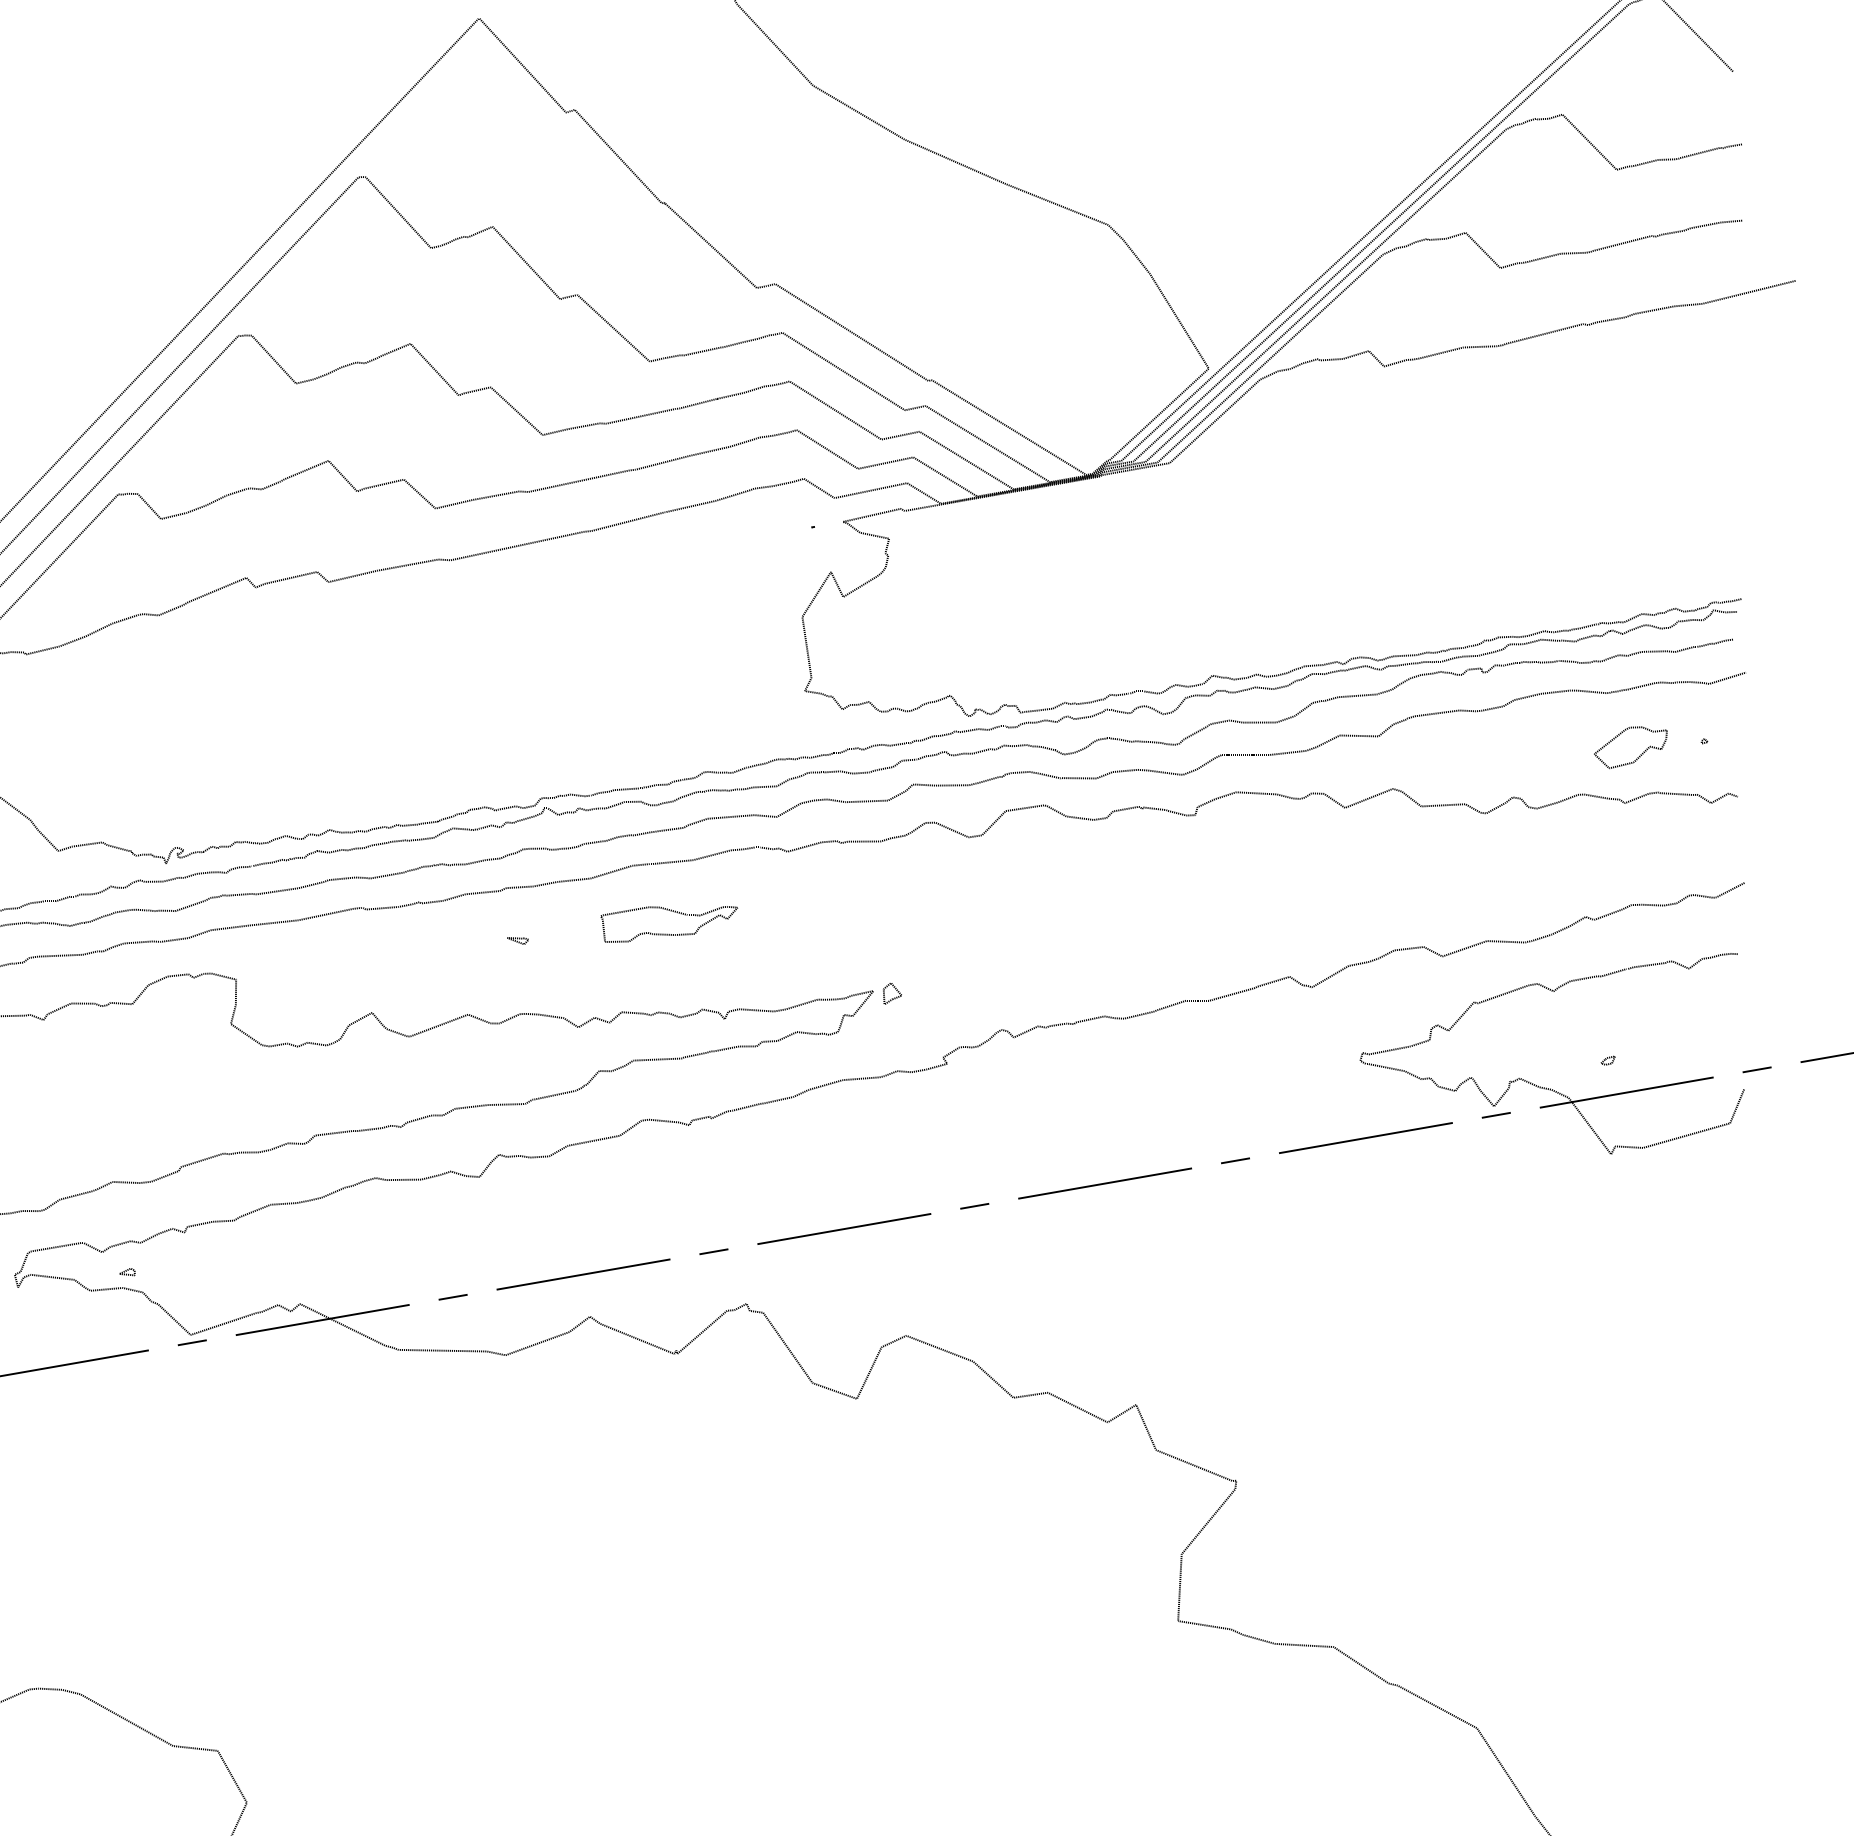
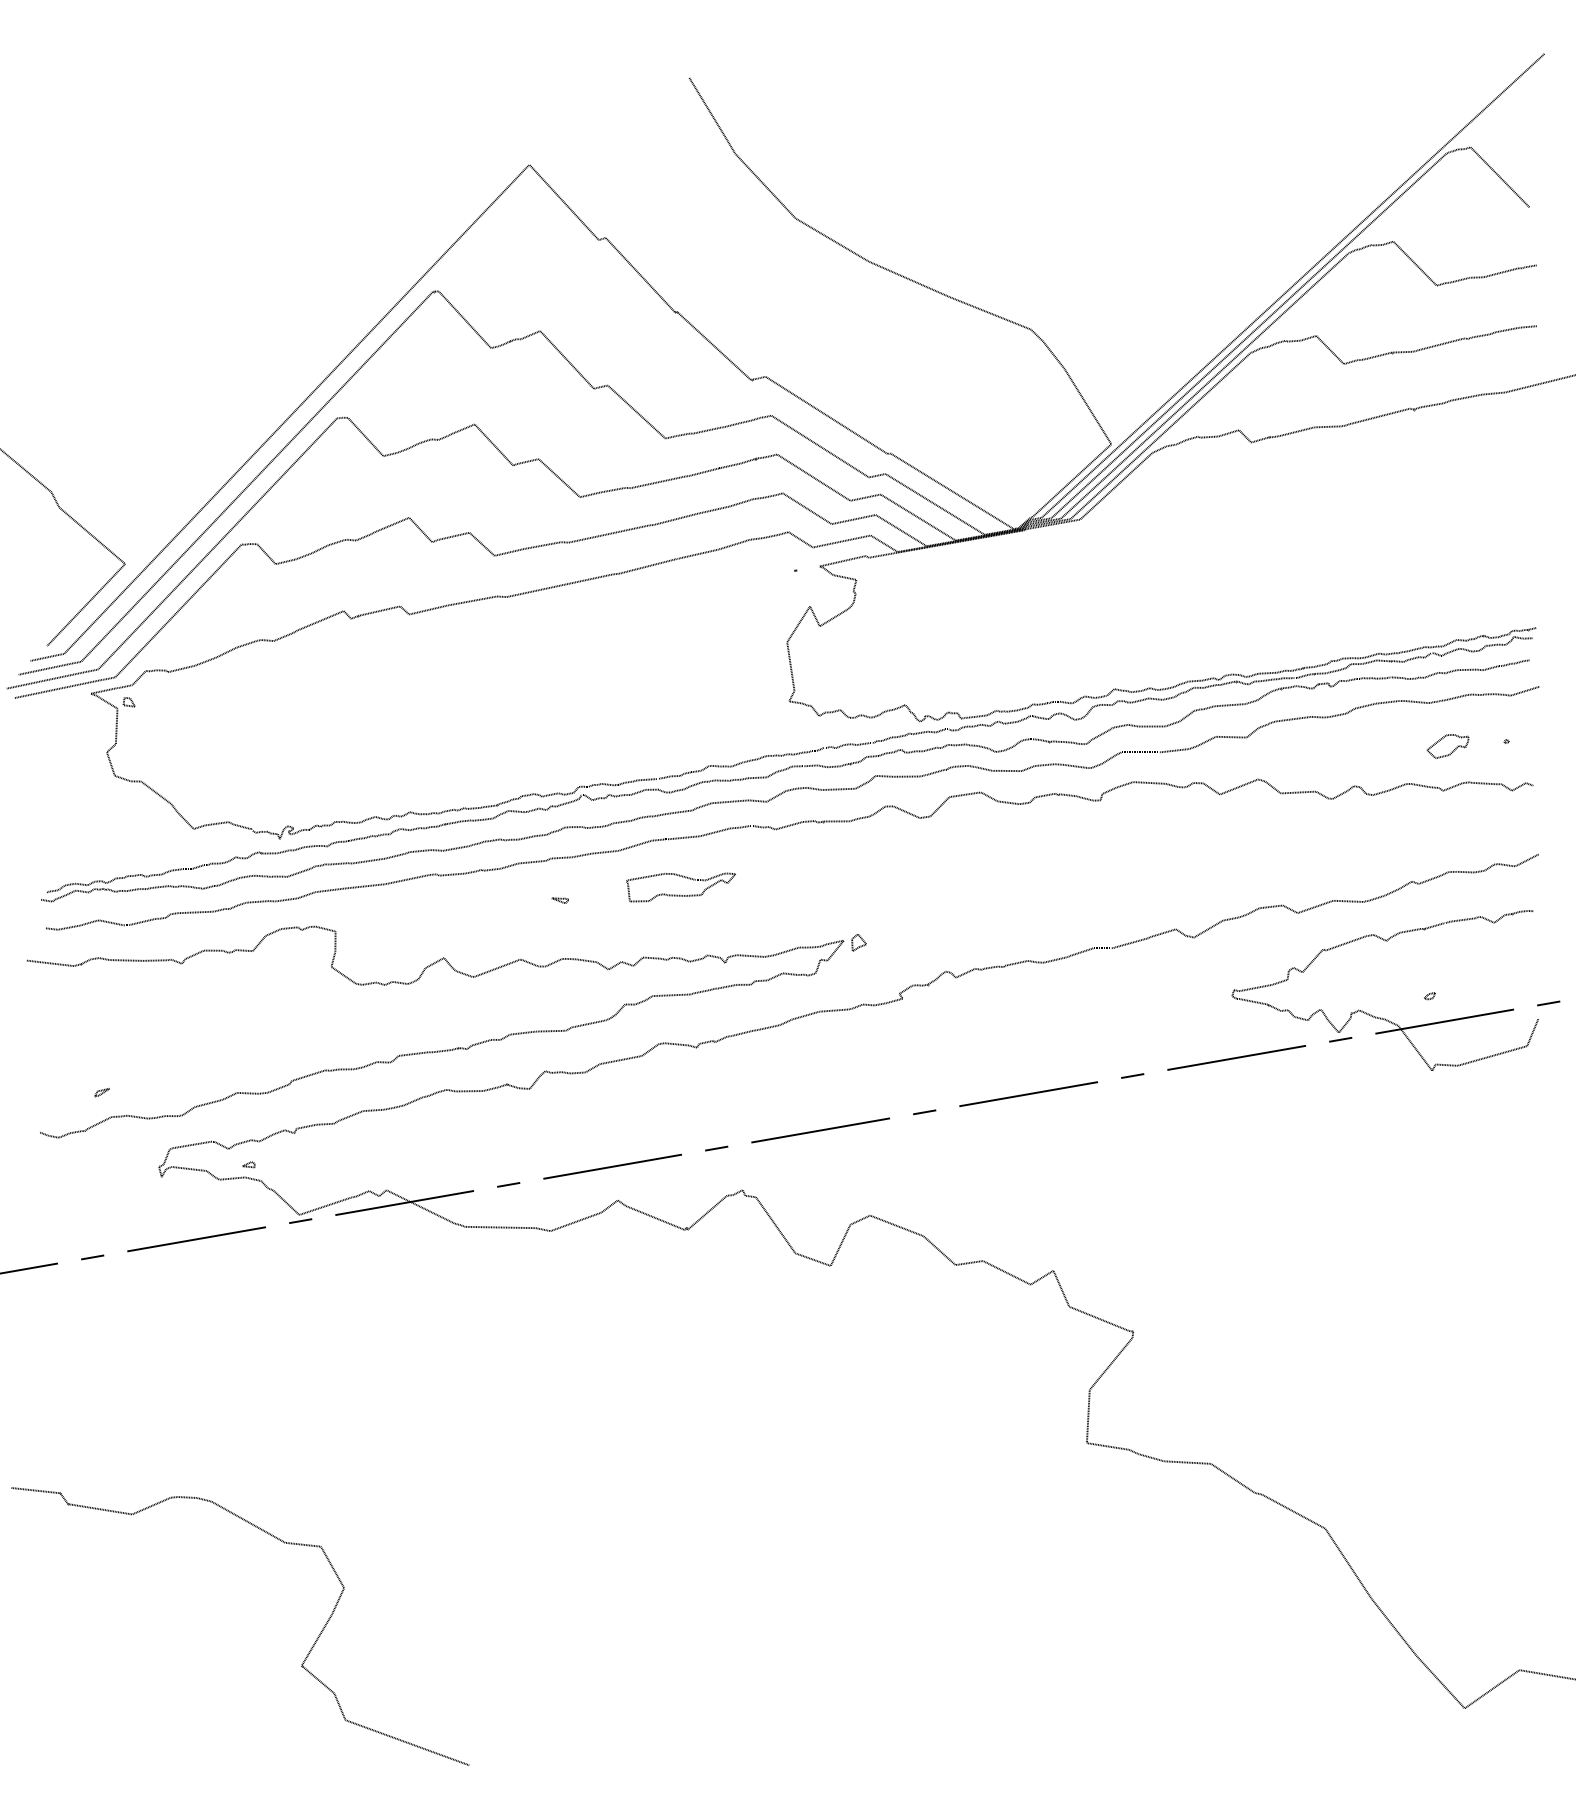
part: (1630, 747) -> (1447, 746), size x0.71

